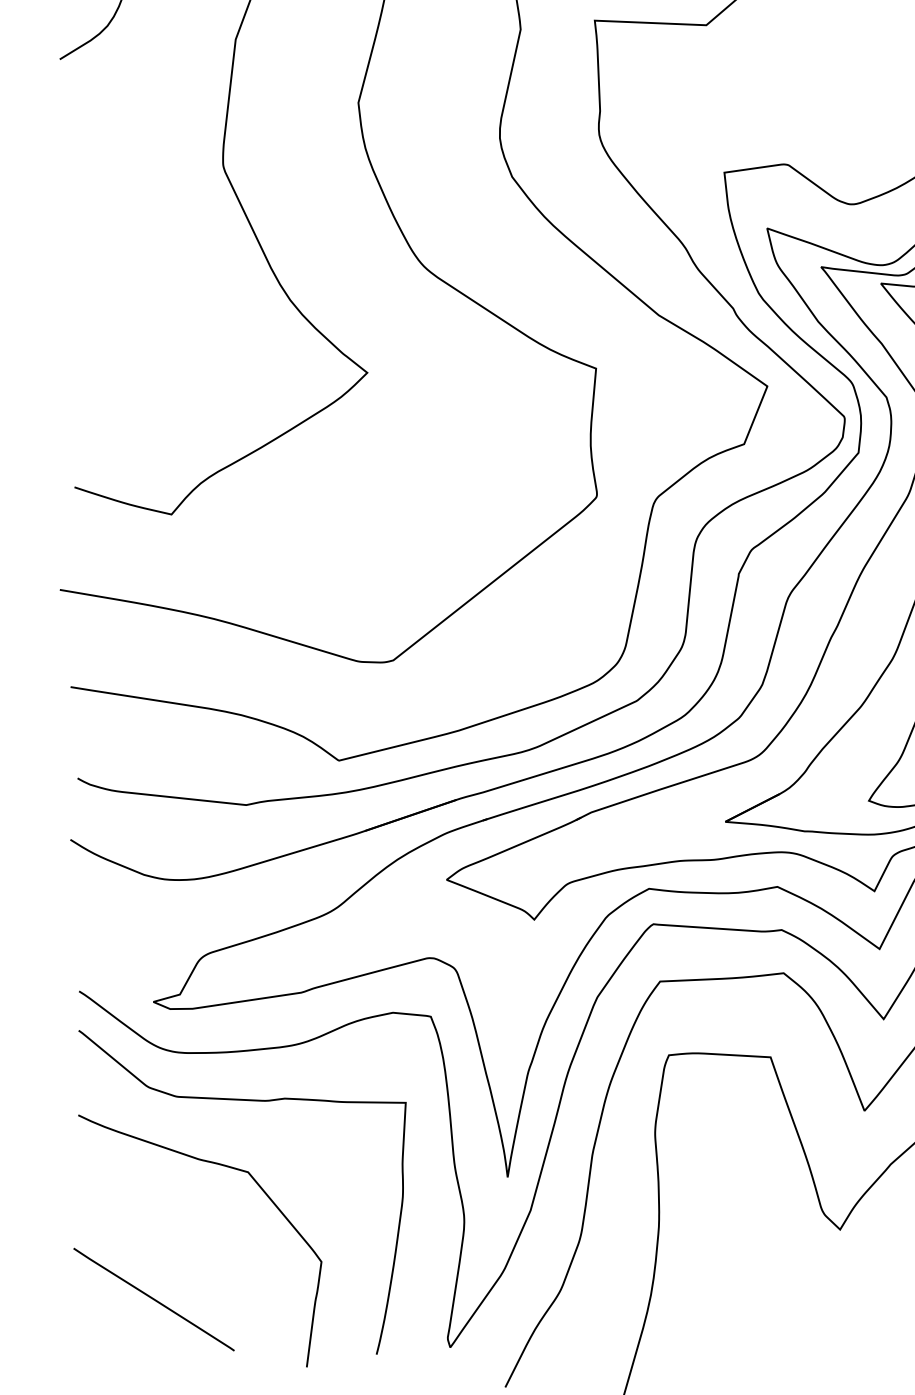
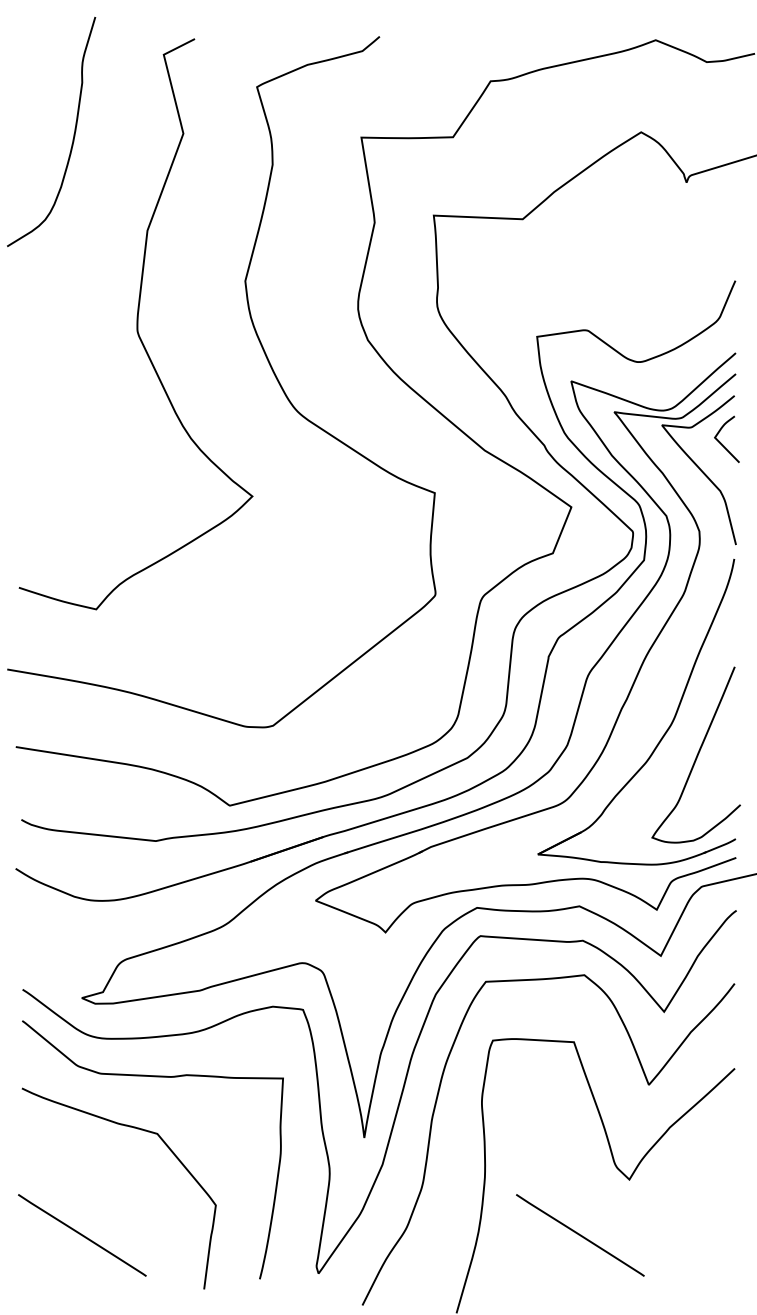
line: (778, 1299) -> (580, 1235), added

